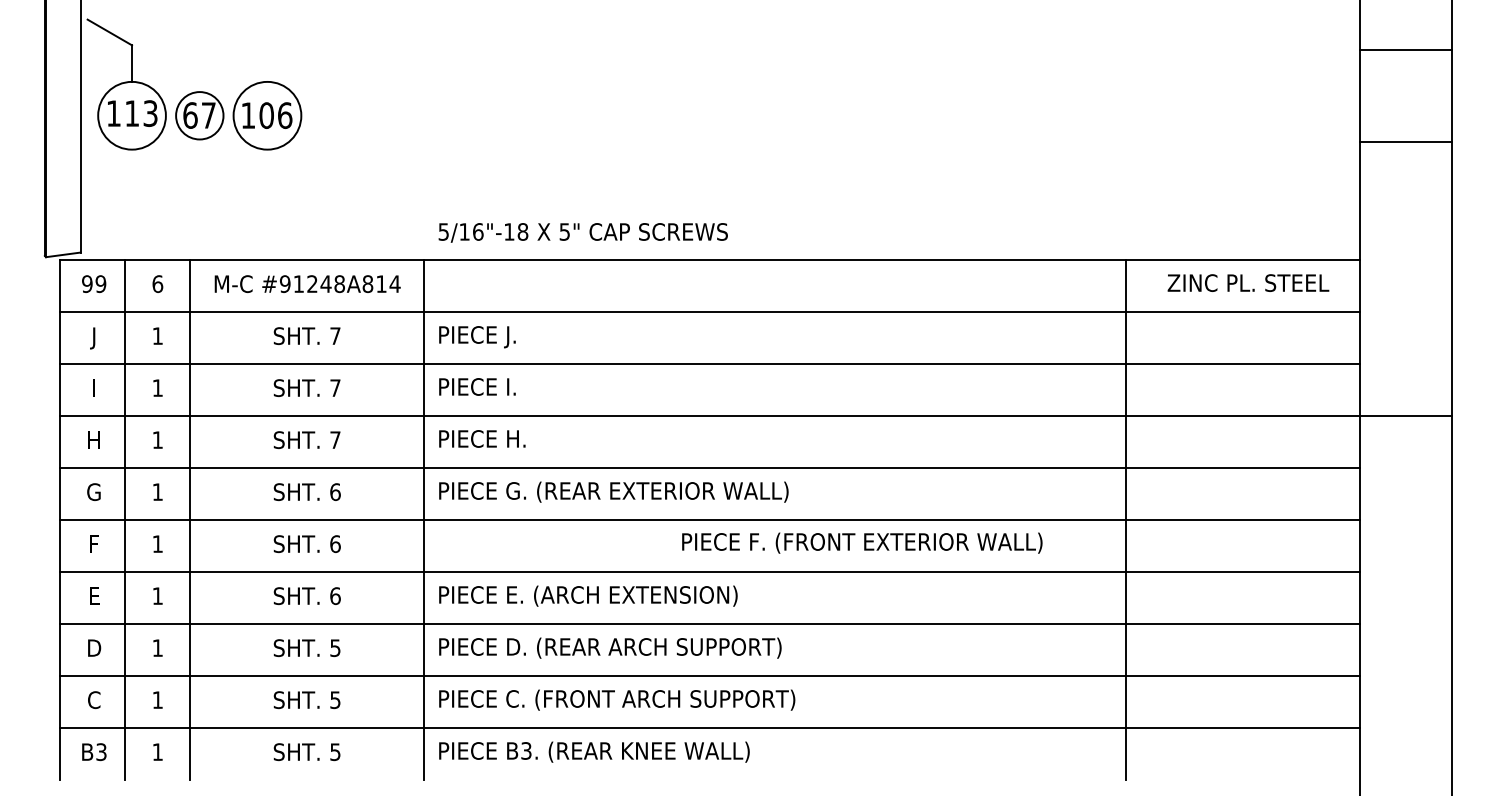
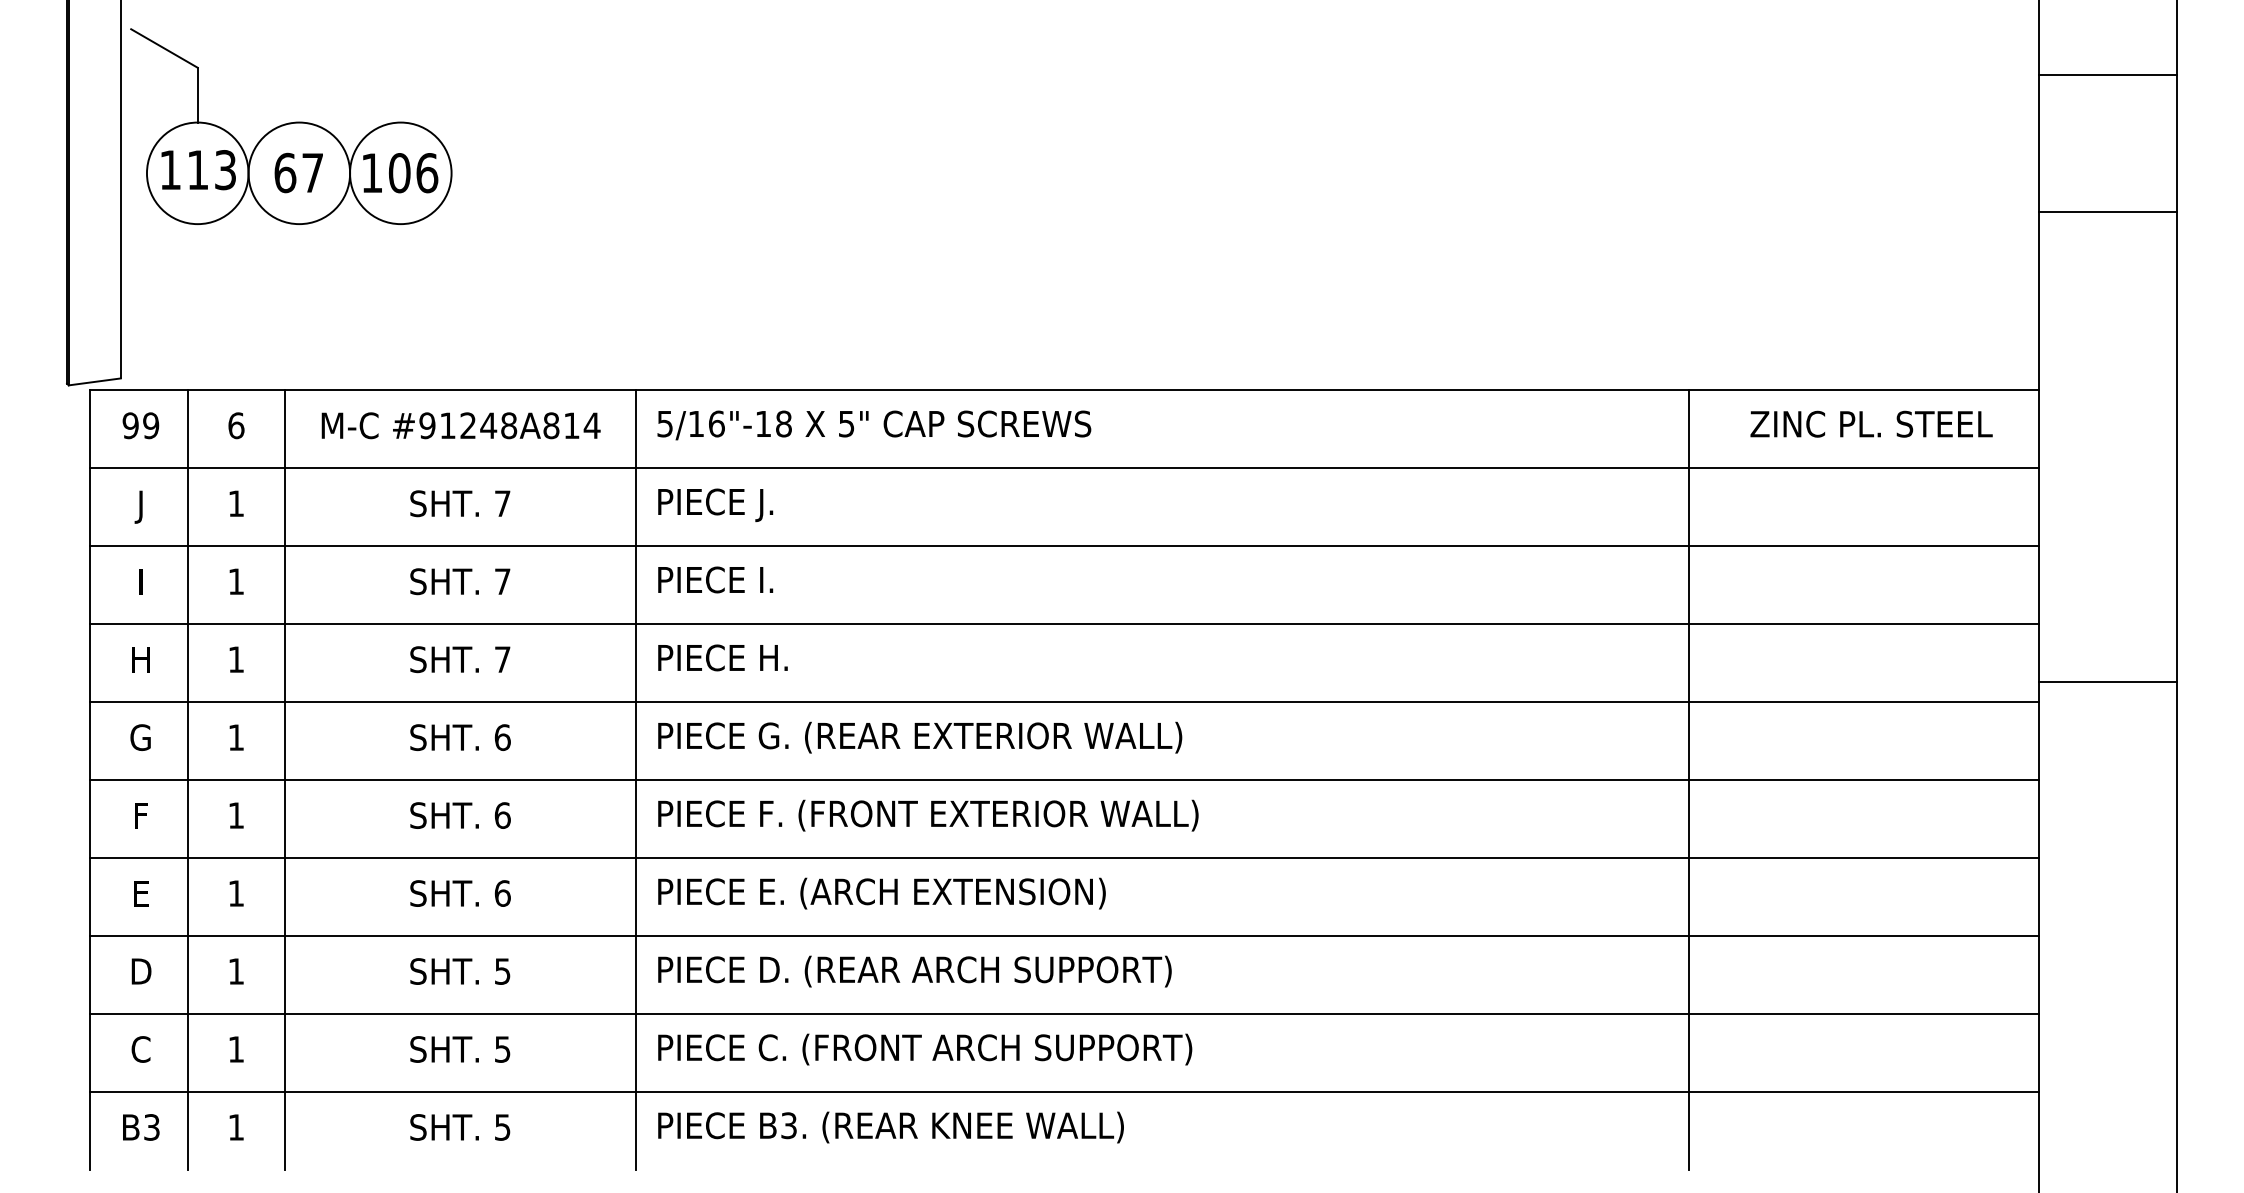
circle: (199, 115) -> (298, 172), size x1.43
text: (582, 232) -> (873, 424), moved
line: (1406, 415) -> (2108, 681), moved
text: (862, 542) -> (928, 814), moved

